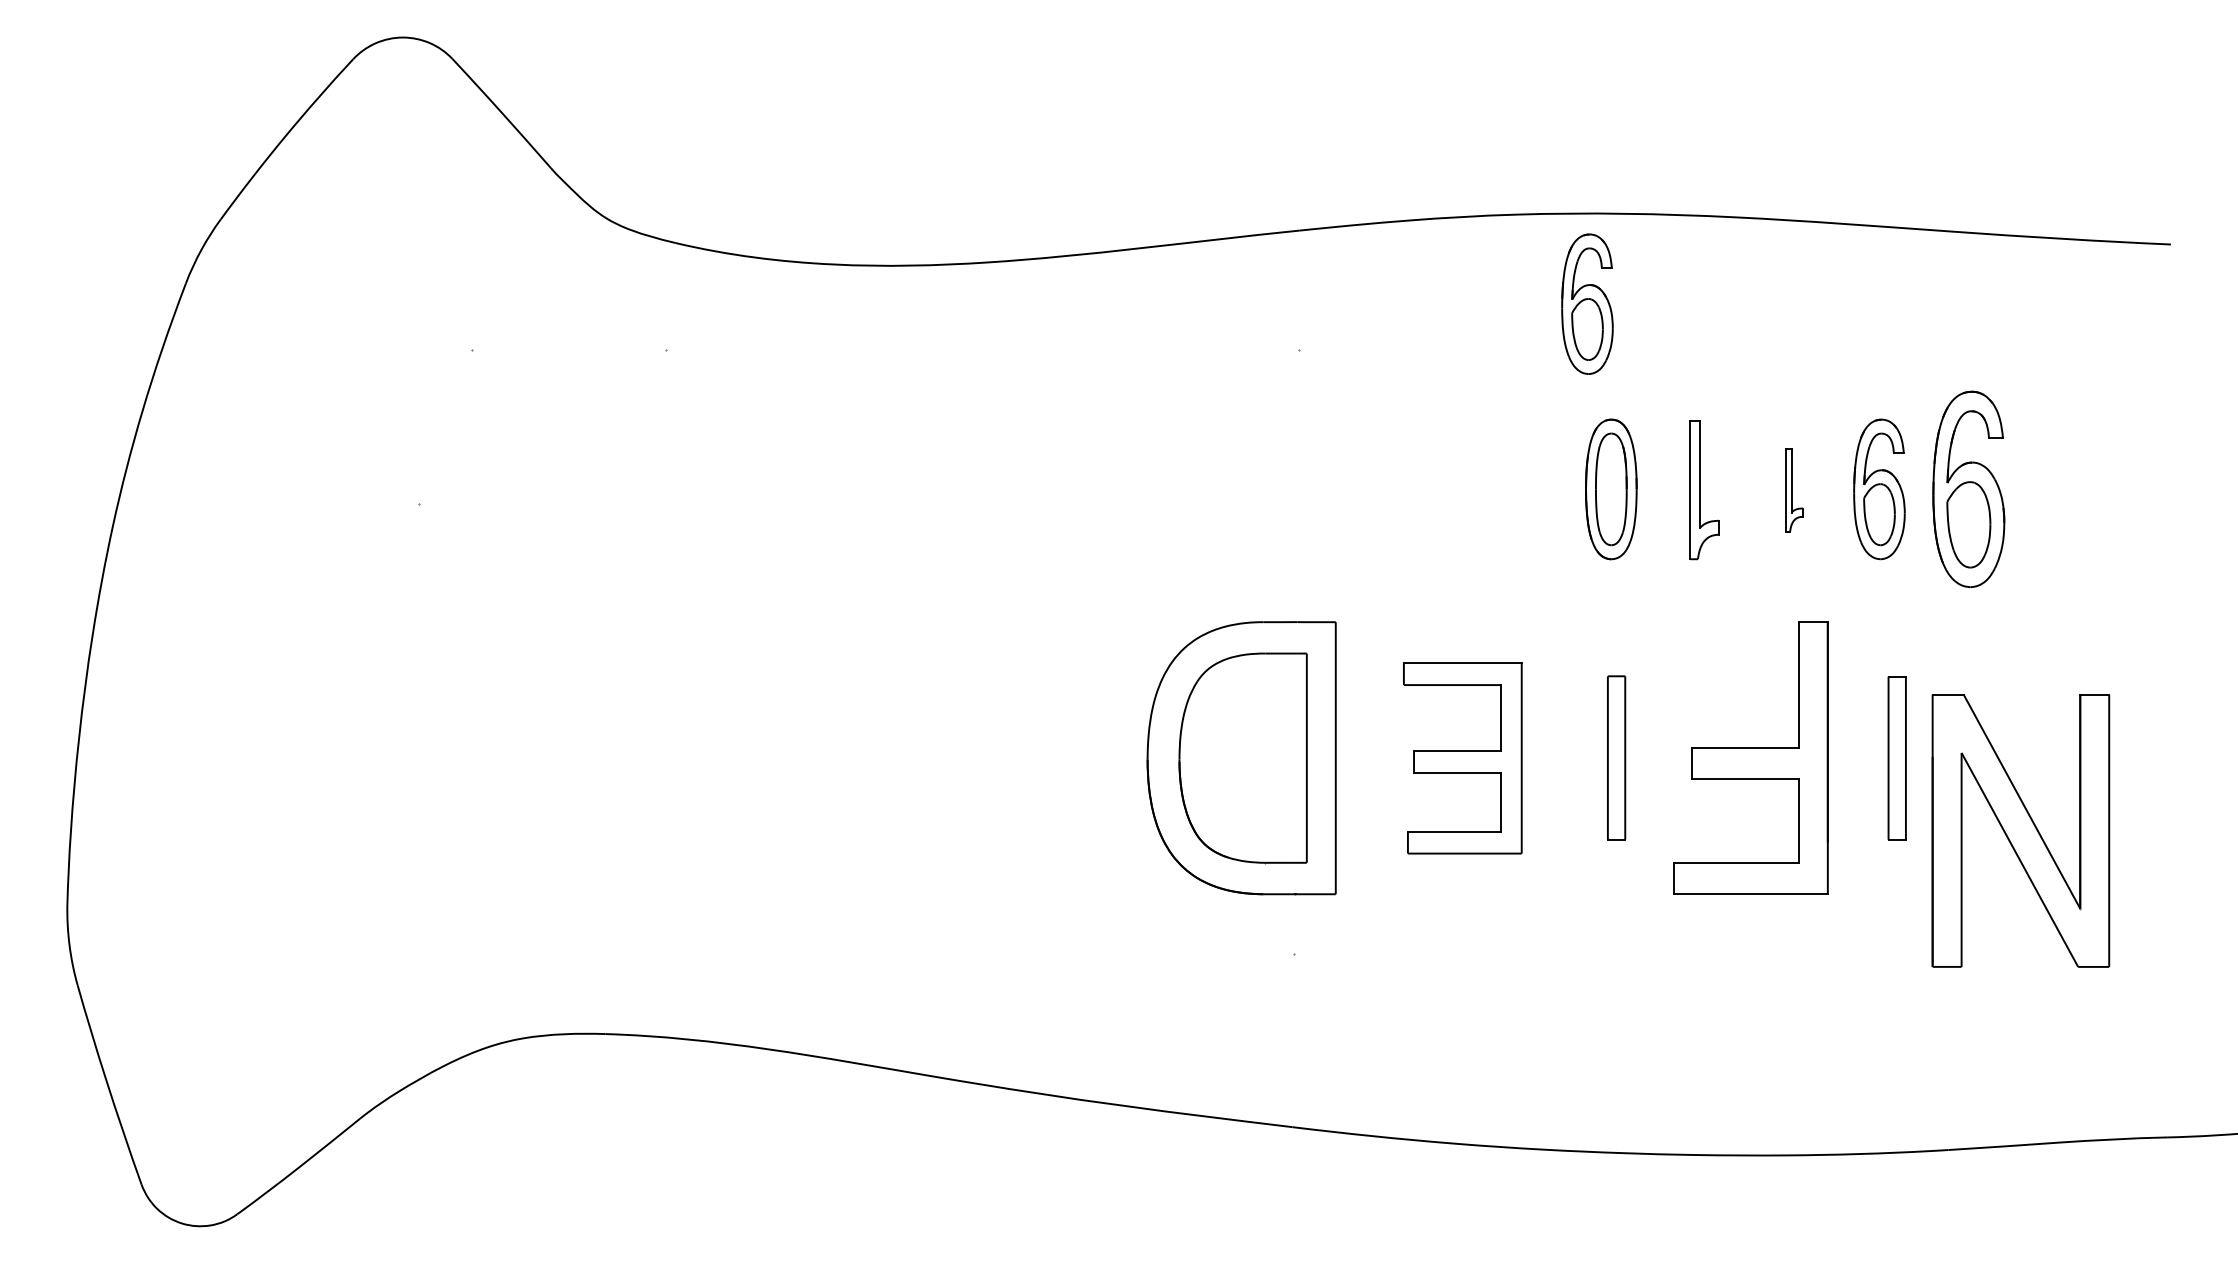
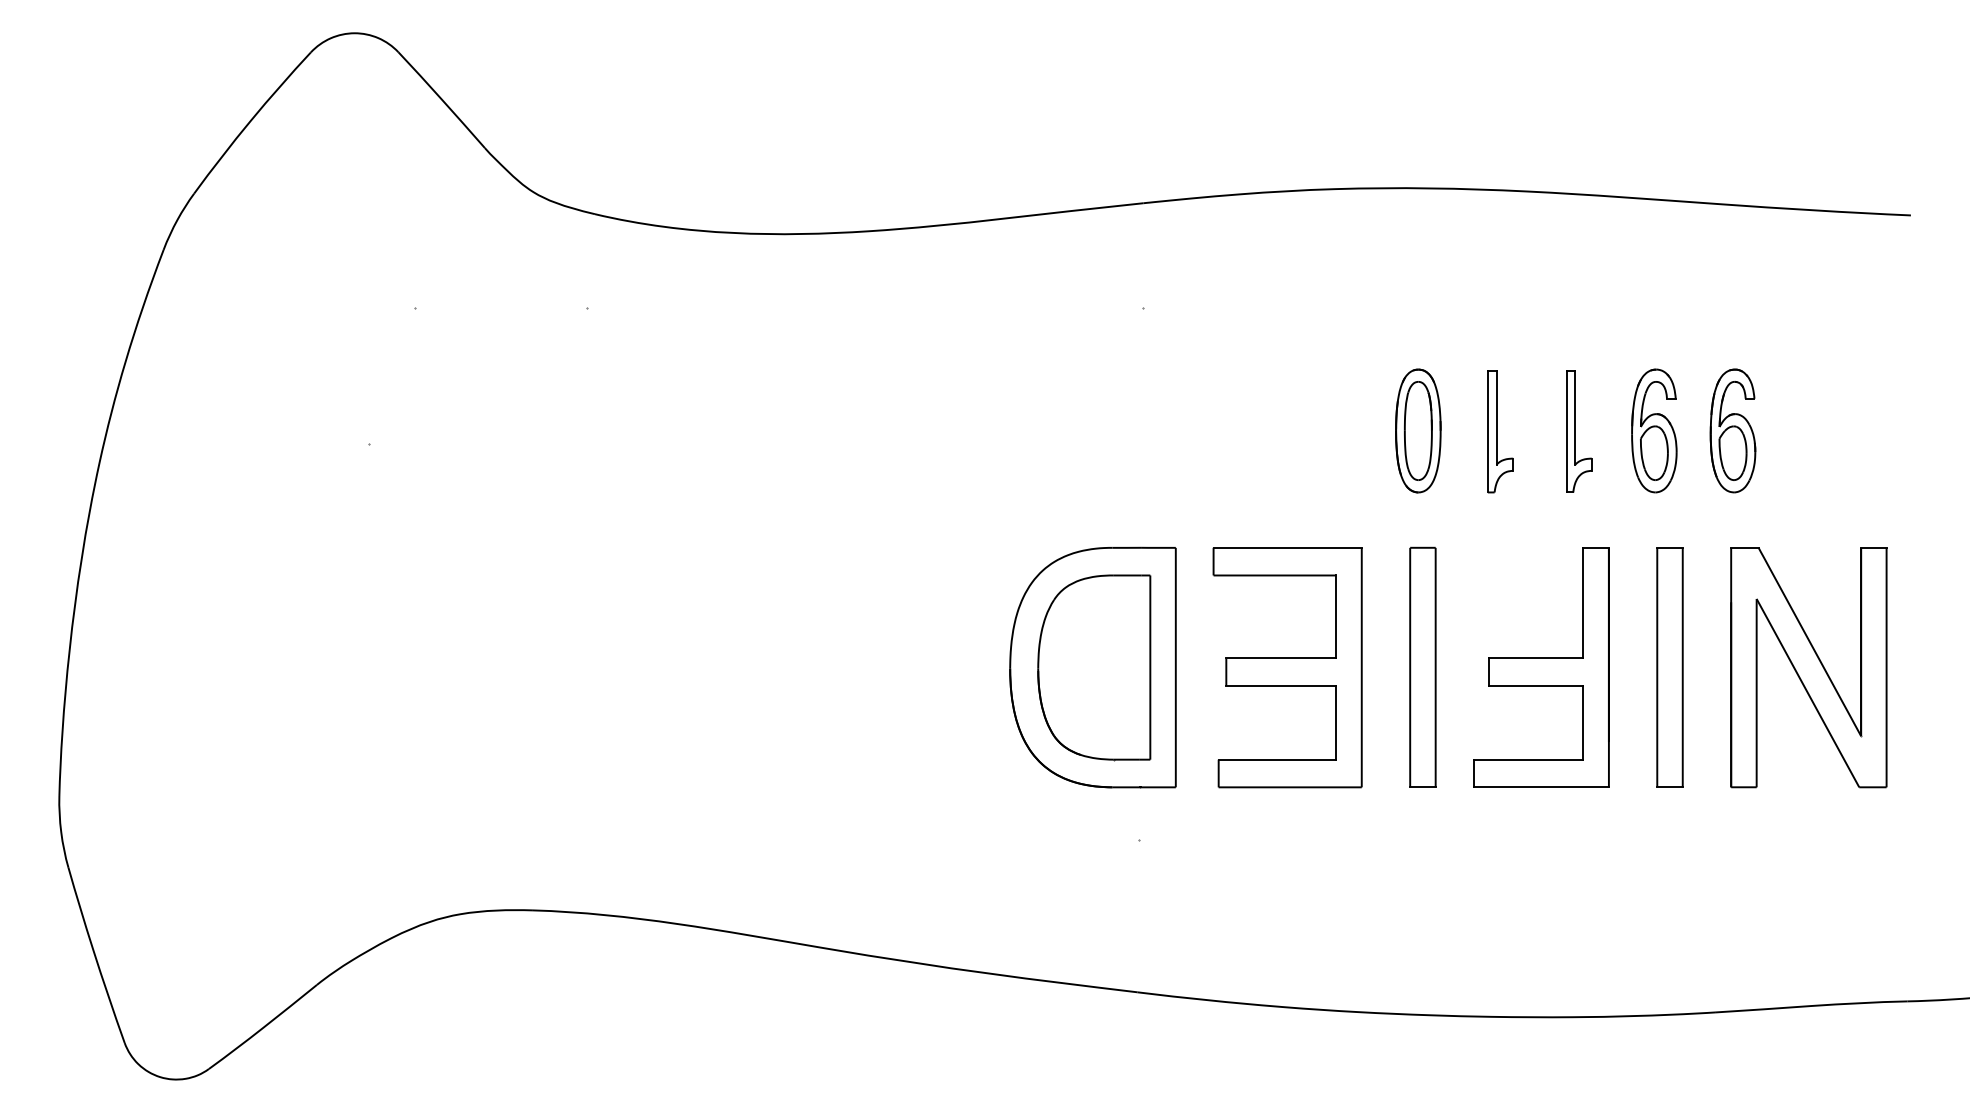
part: (1587, 303) -> (1397, 267), removed
part: (1968, 488) -> (1732, 430), size x0.71
part: (1794, 489) -> (1579, 431), size x1.67
part: (1616, 756) -> (1422, 666), size x1.67
part: (1462, 758) -> (1287, 667), size x1.43
part: (1896, 758) -> (1669, 667), size x1.67
part: (2020, 830) -> (1808, 667), moved

